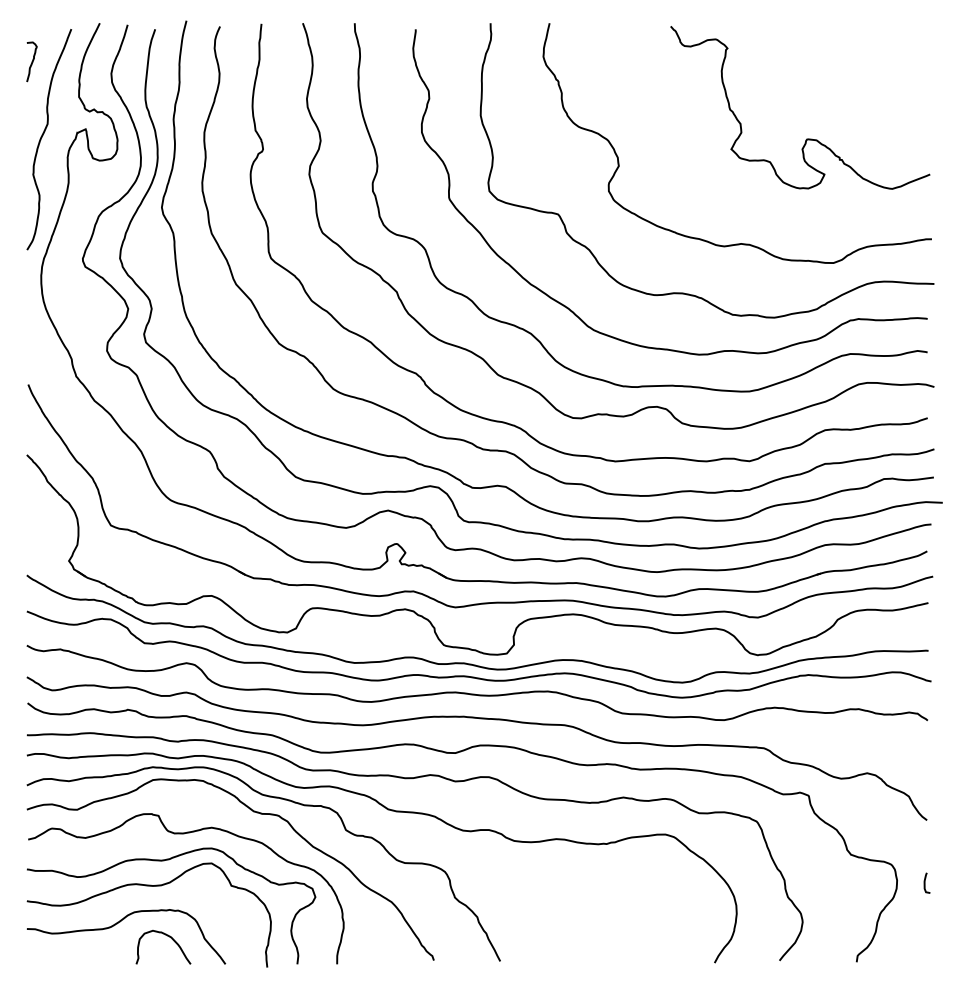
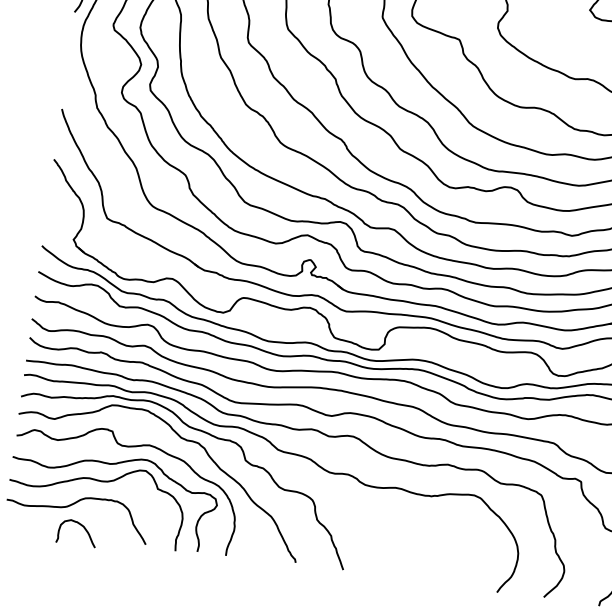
curve: (170, 938) -> (83, 527), moved

